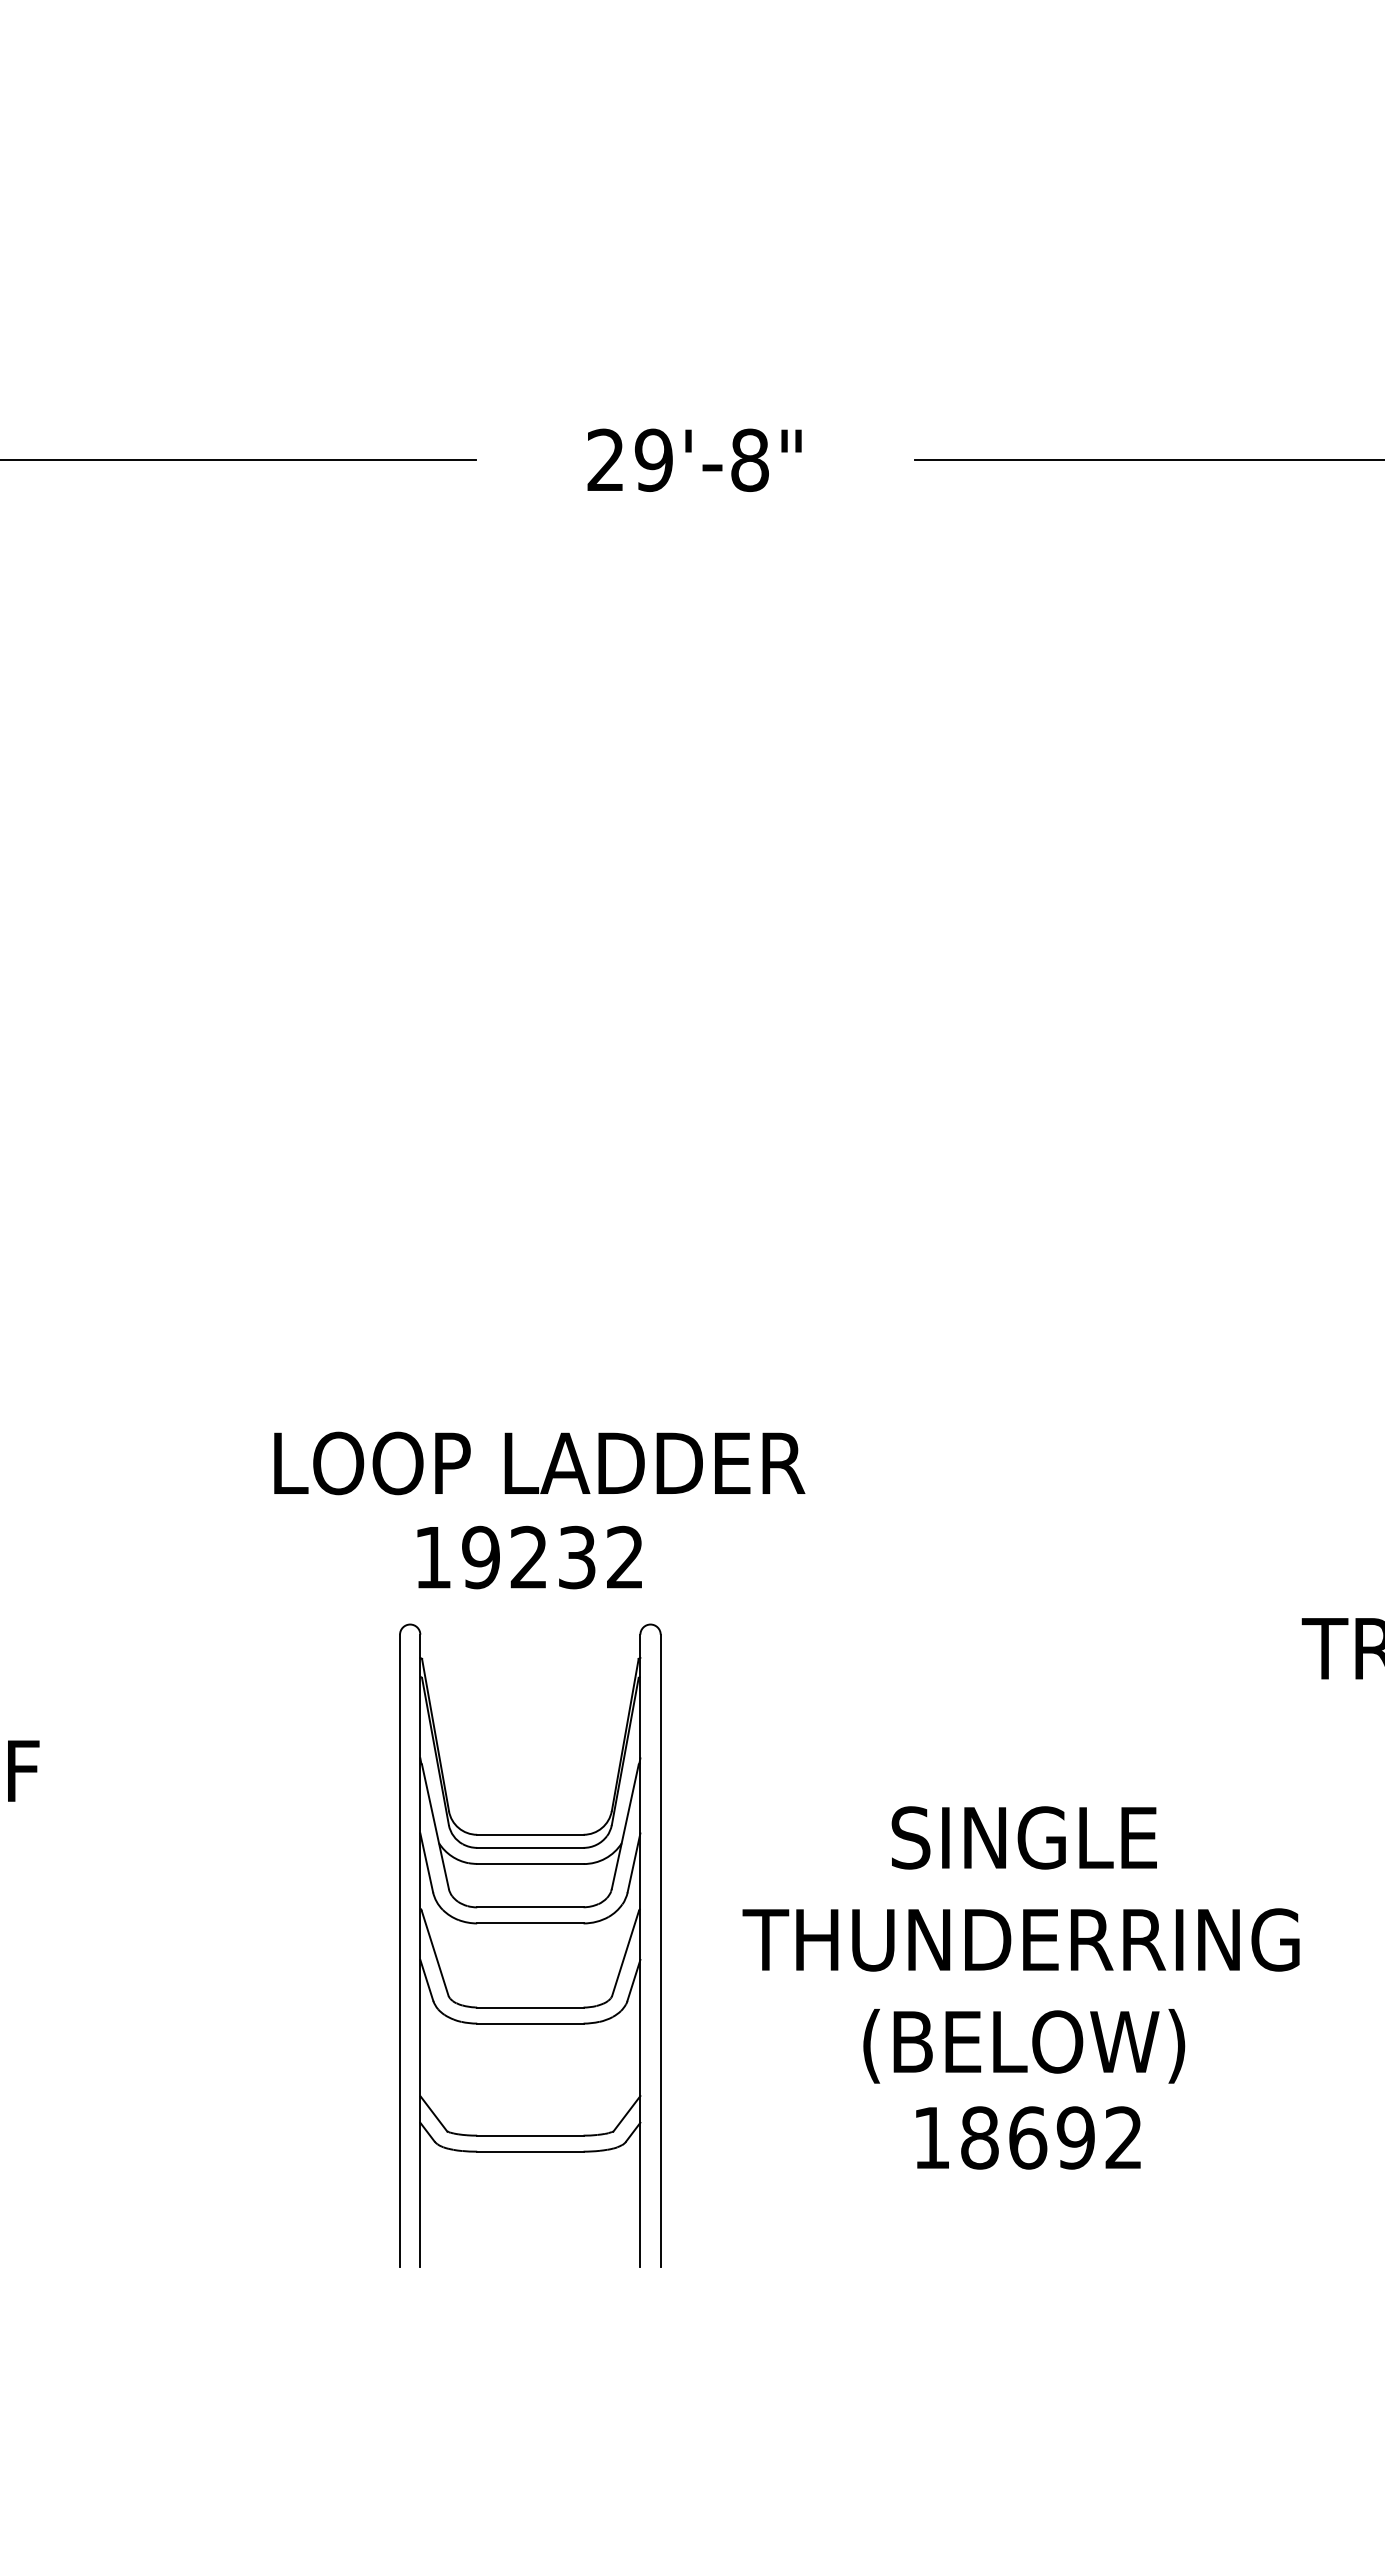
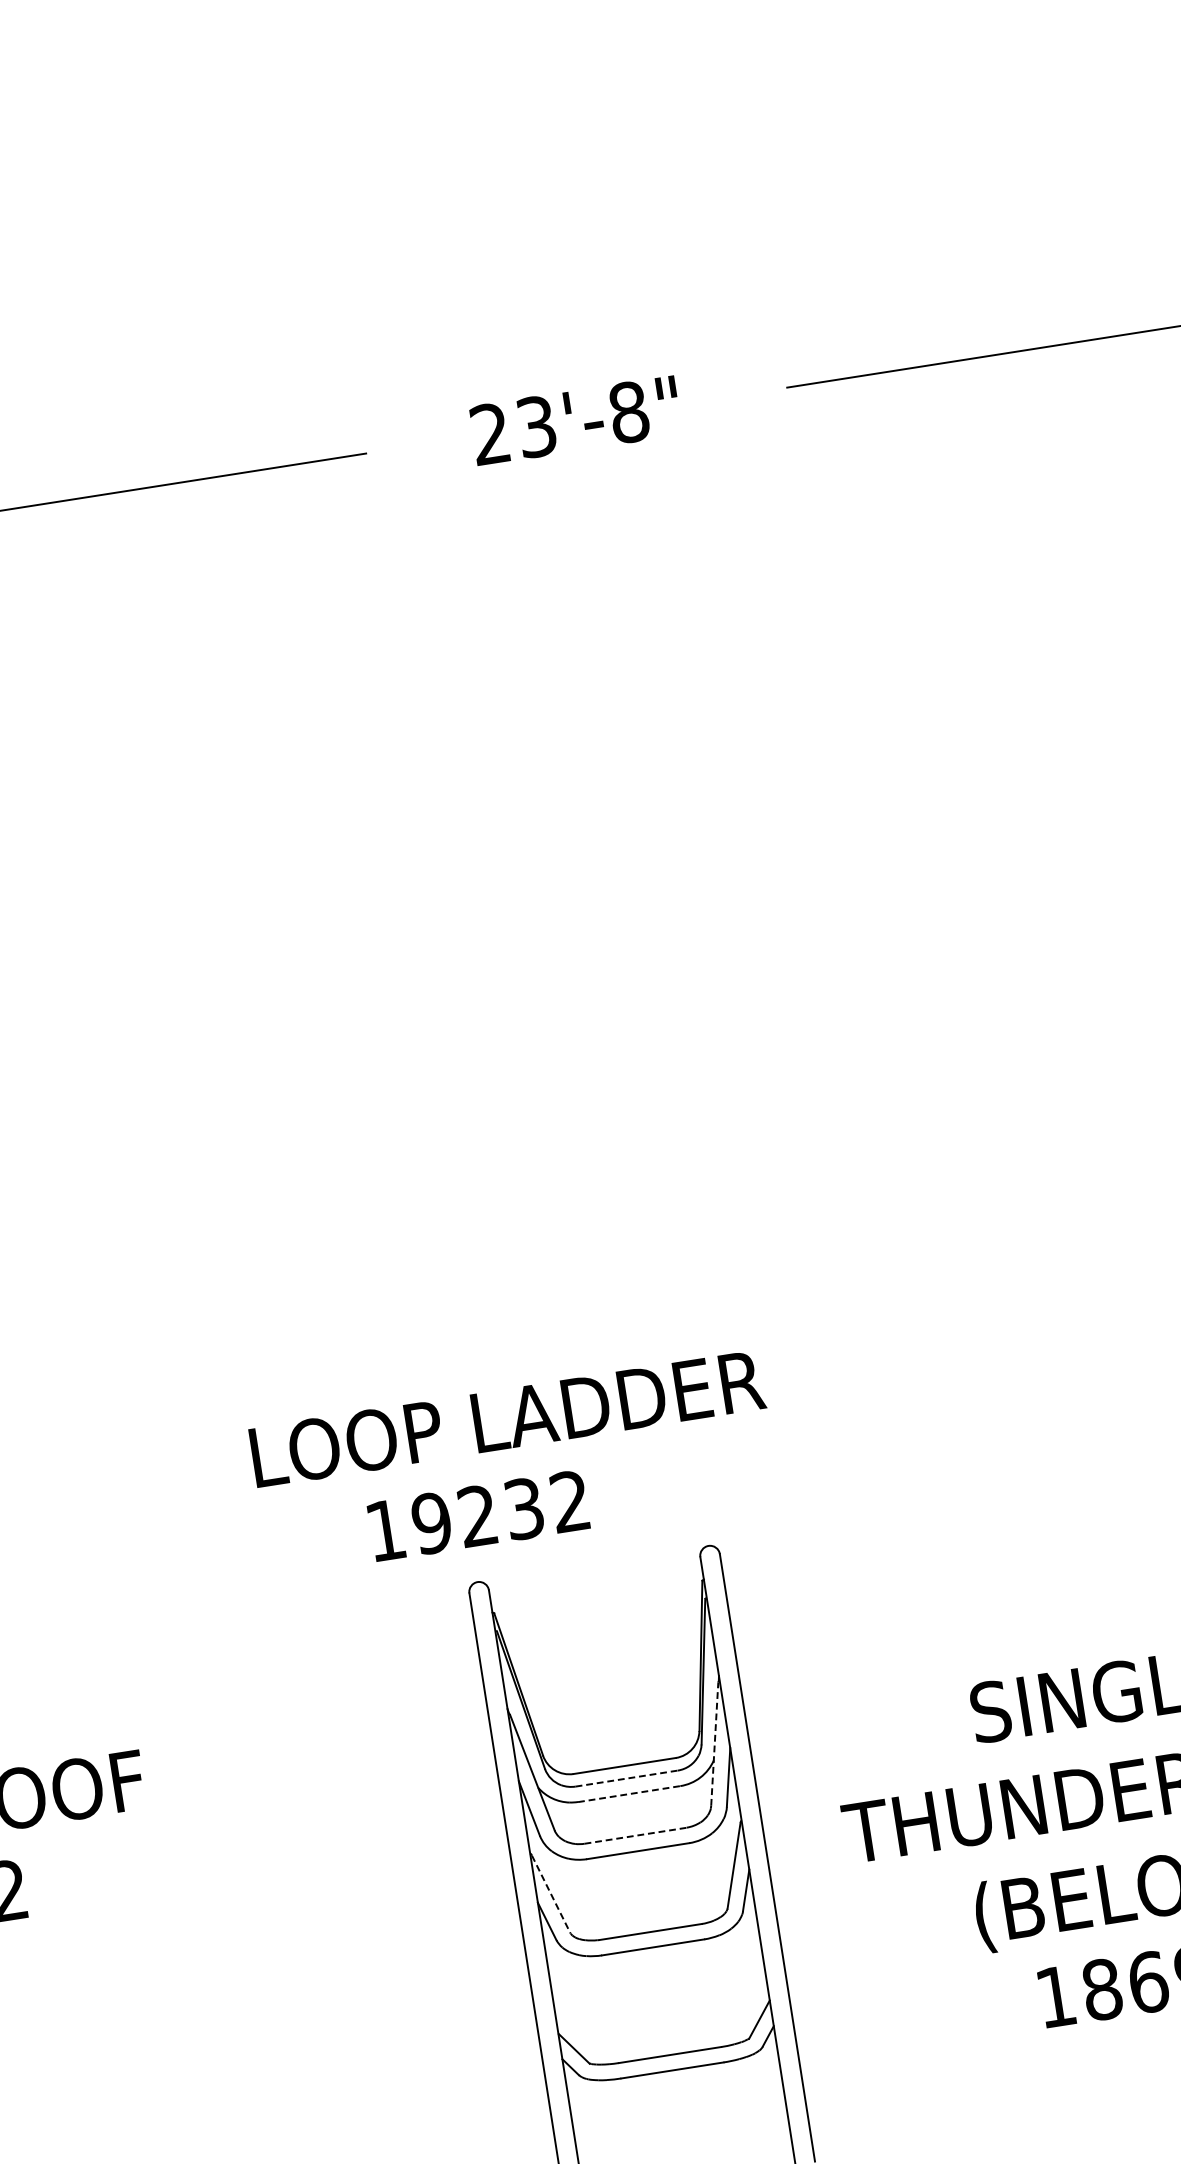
text: (653, 459) -> (536, 426), 29'-8" -> 23'-8"
text: (539, 1463) -> (507, 1418), moved
text: (529, 1557) -> (478, 1515), moved
line: (625, 1826) -> (714, 1743), solid -> dashed
line: (530, 1847) -> (626, 1778), solid -> dashed
line: (530, 1864) -> (629, 1794), solid -> dashed
line: (530, 1907) -> (635, 1835), solid -> dashed
line: (435, 1953) -> (551, 1894), solid -> dashed

